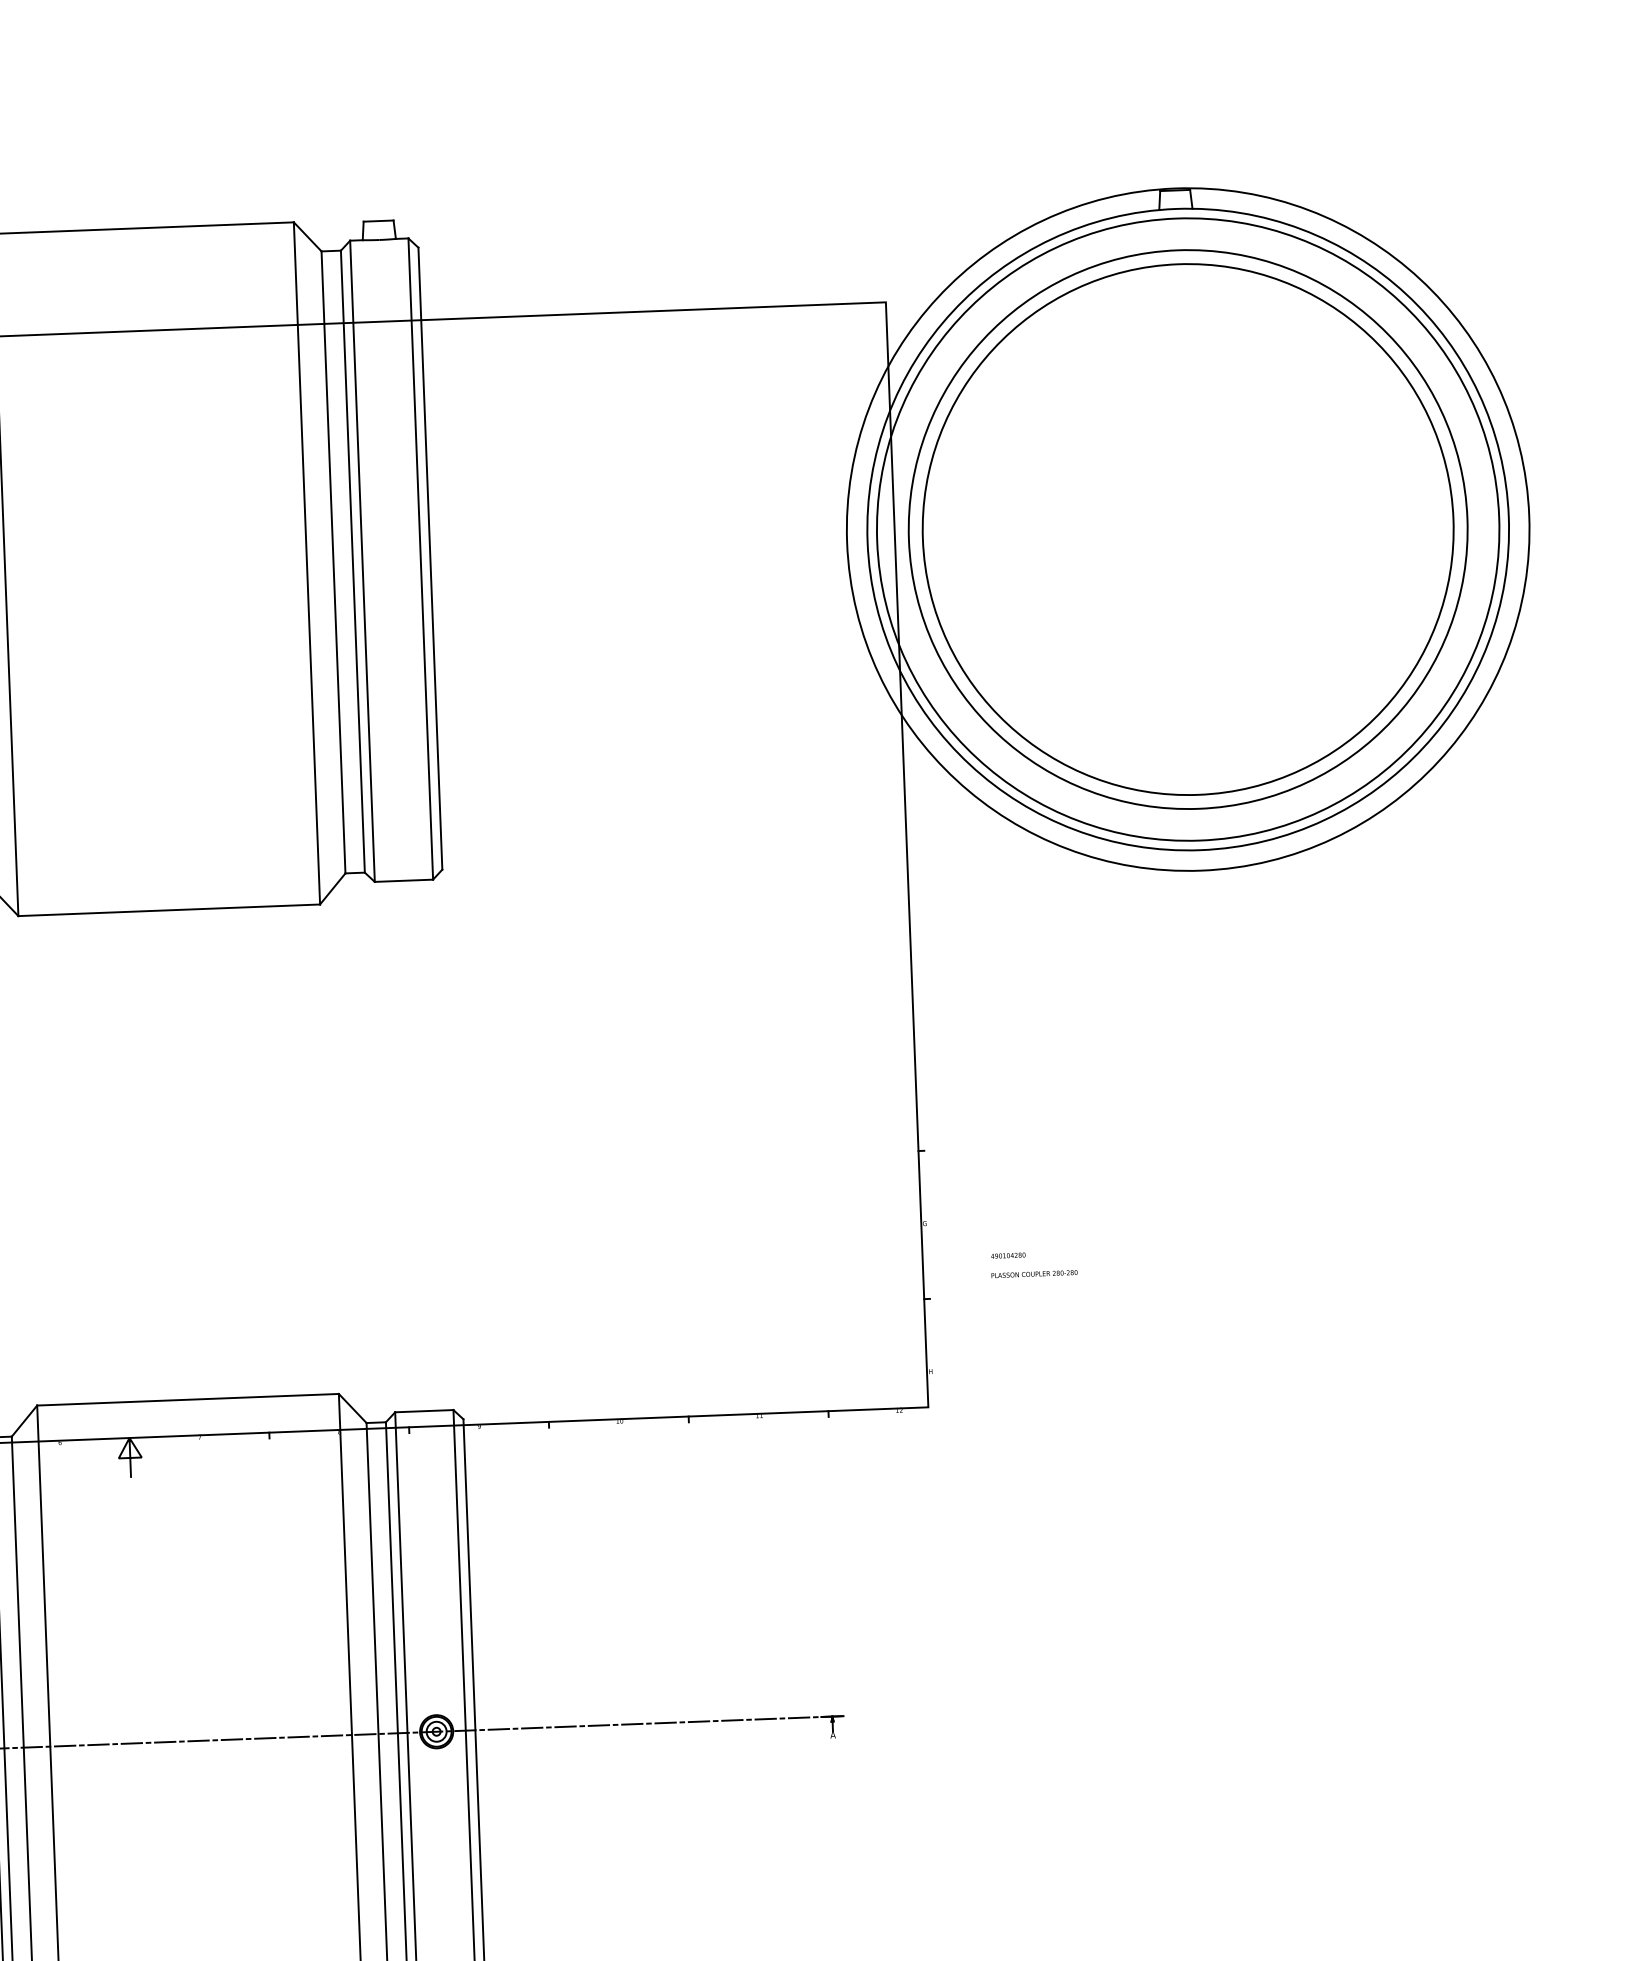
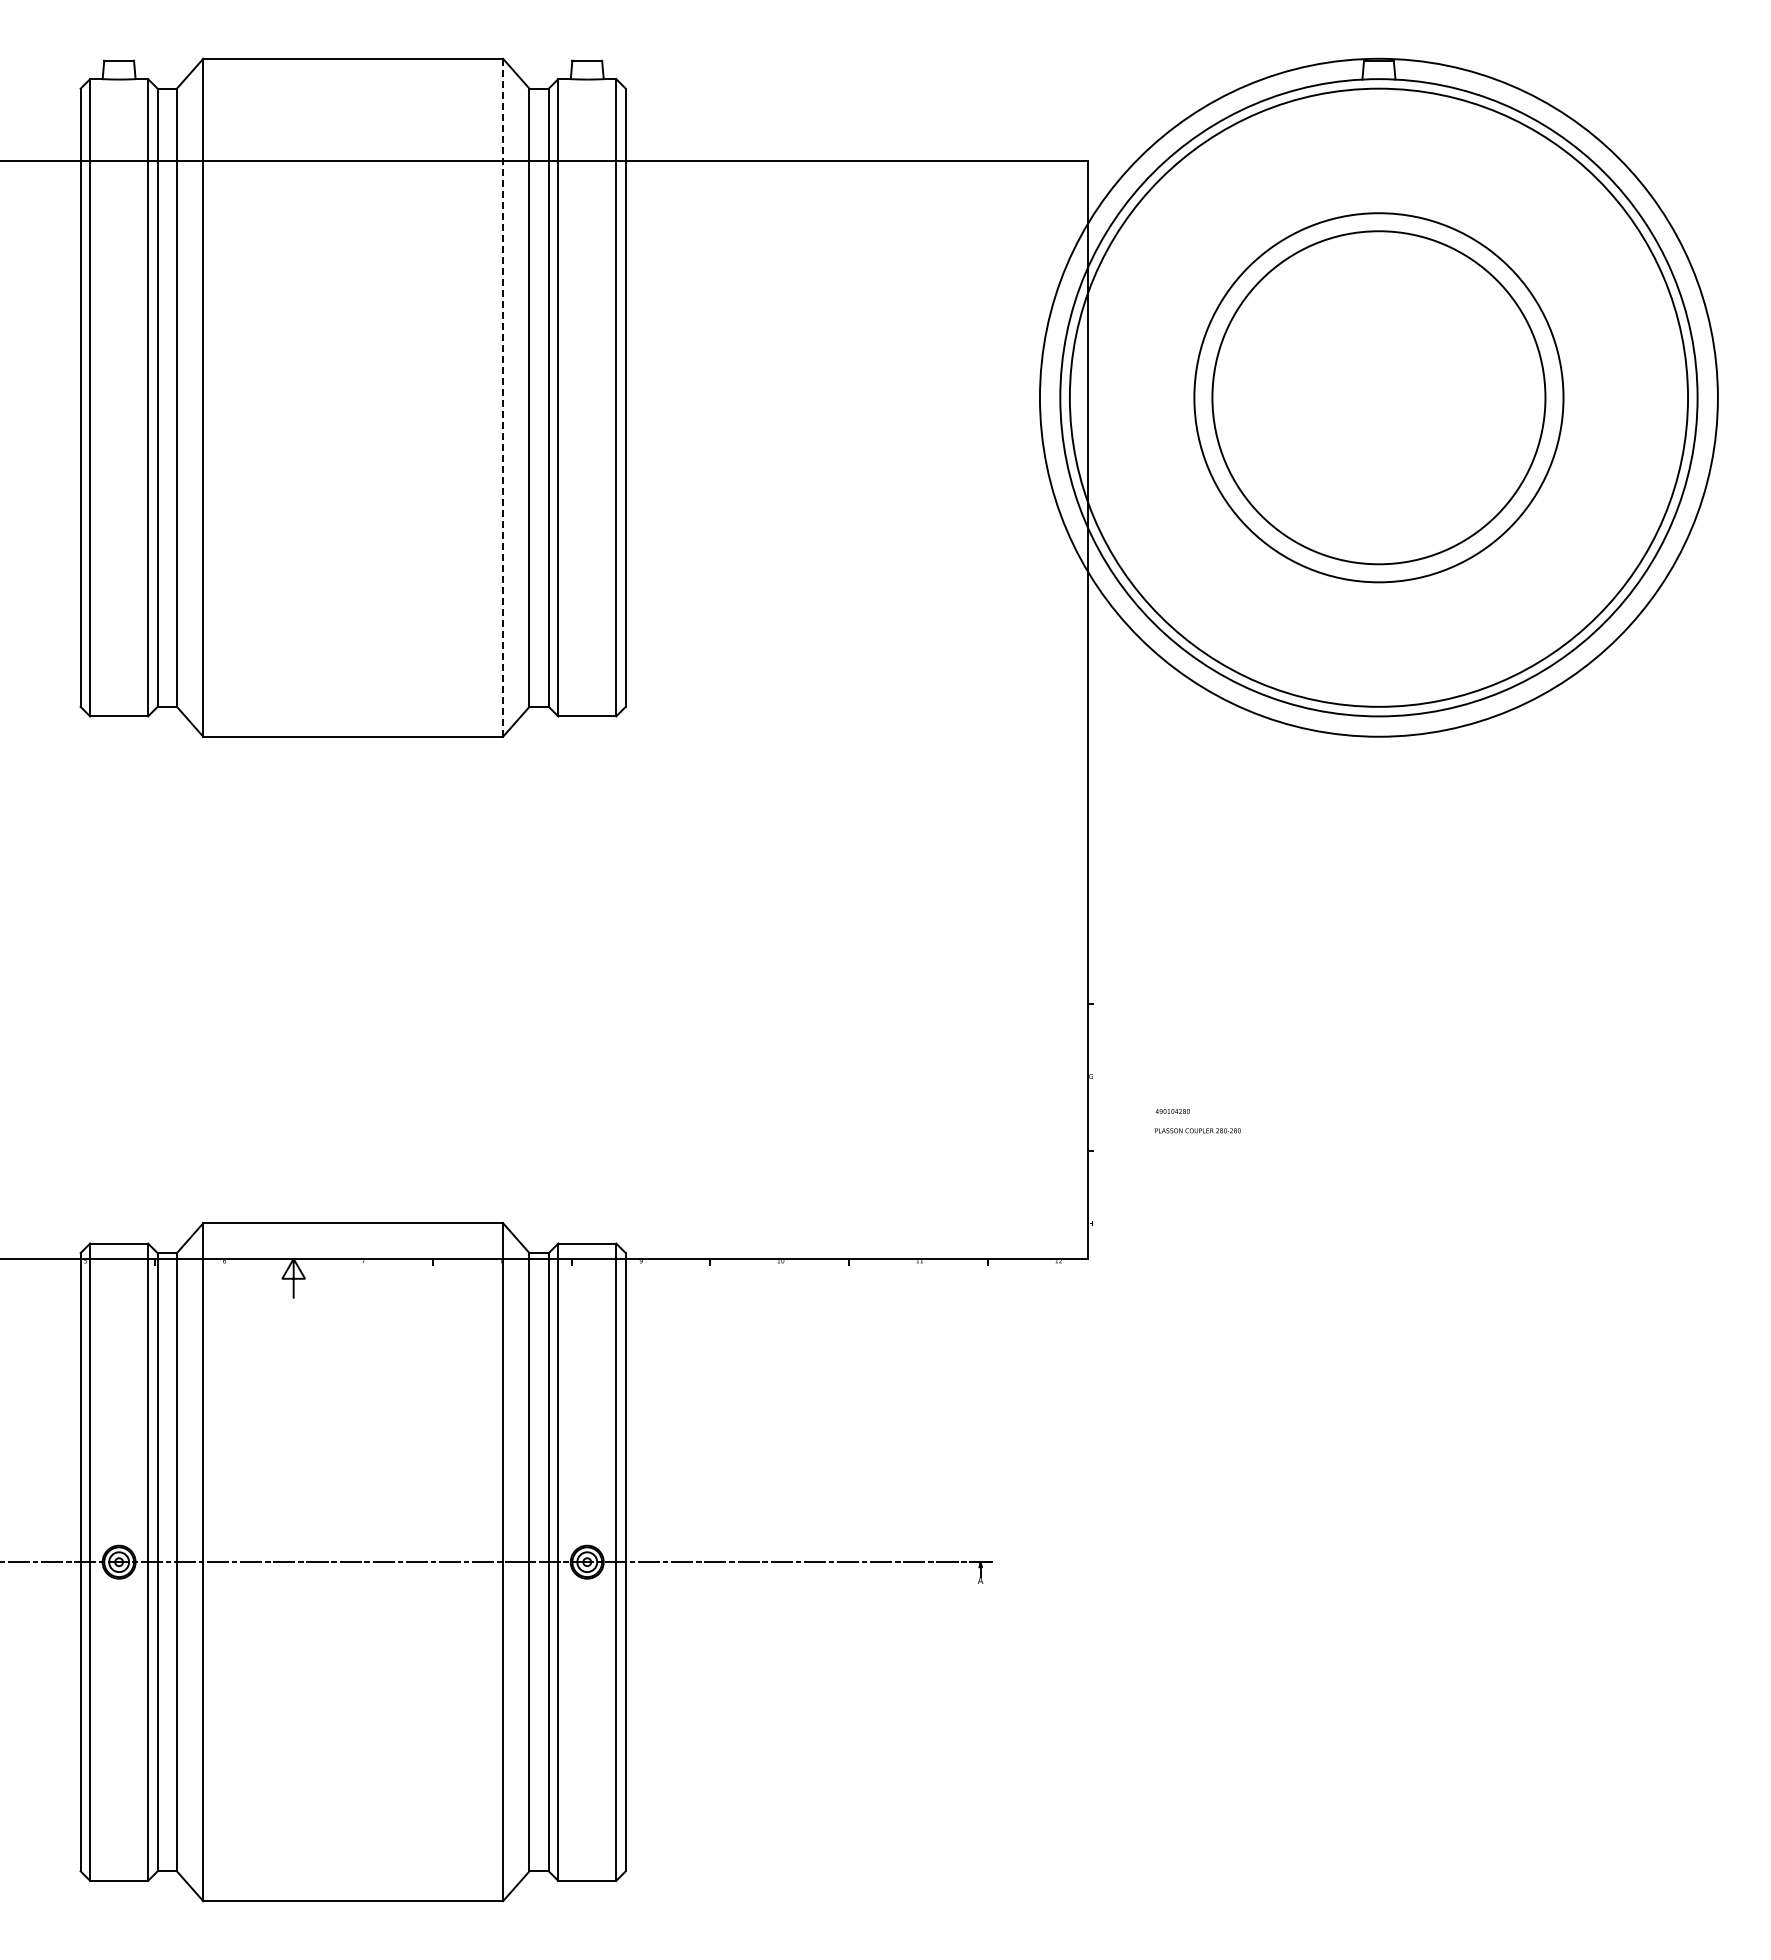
circle: (1187, 529) -> (1378, 397), size x0.6
circle: (1187, 529) -> (1378, 397), size x0.7
line: (307, 563) -> (503, 397), solid -> dashed

